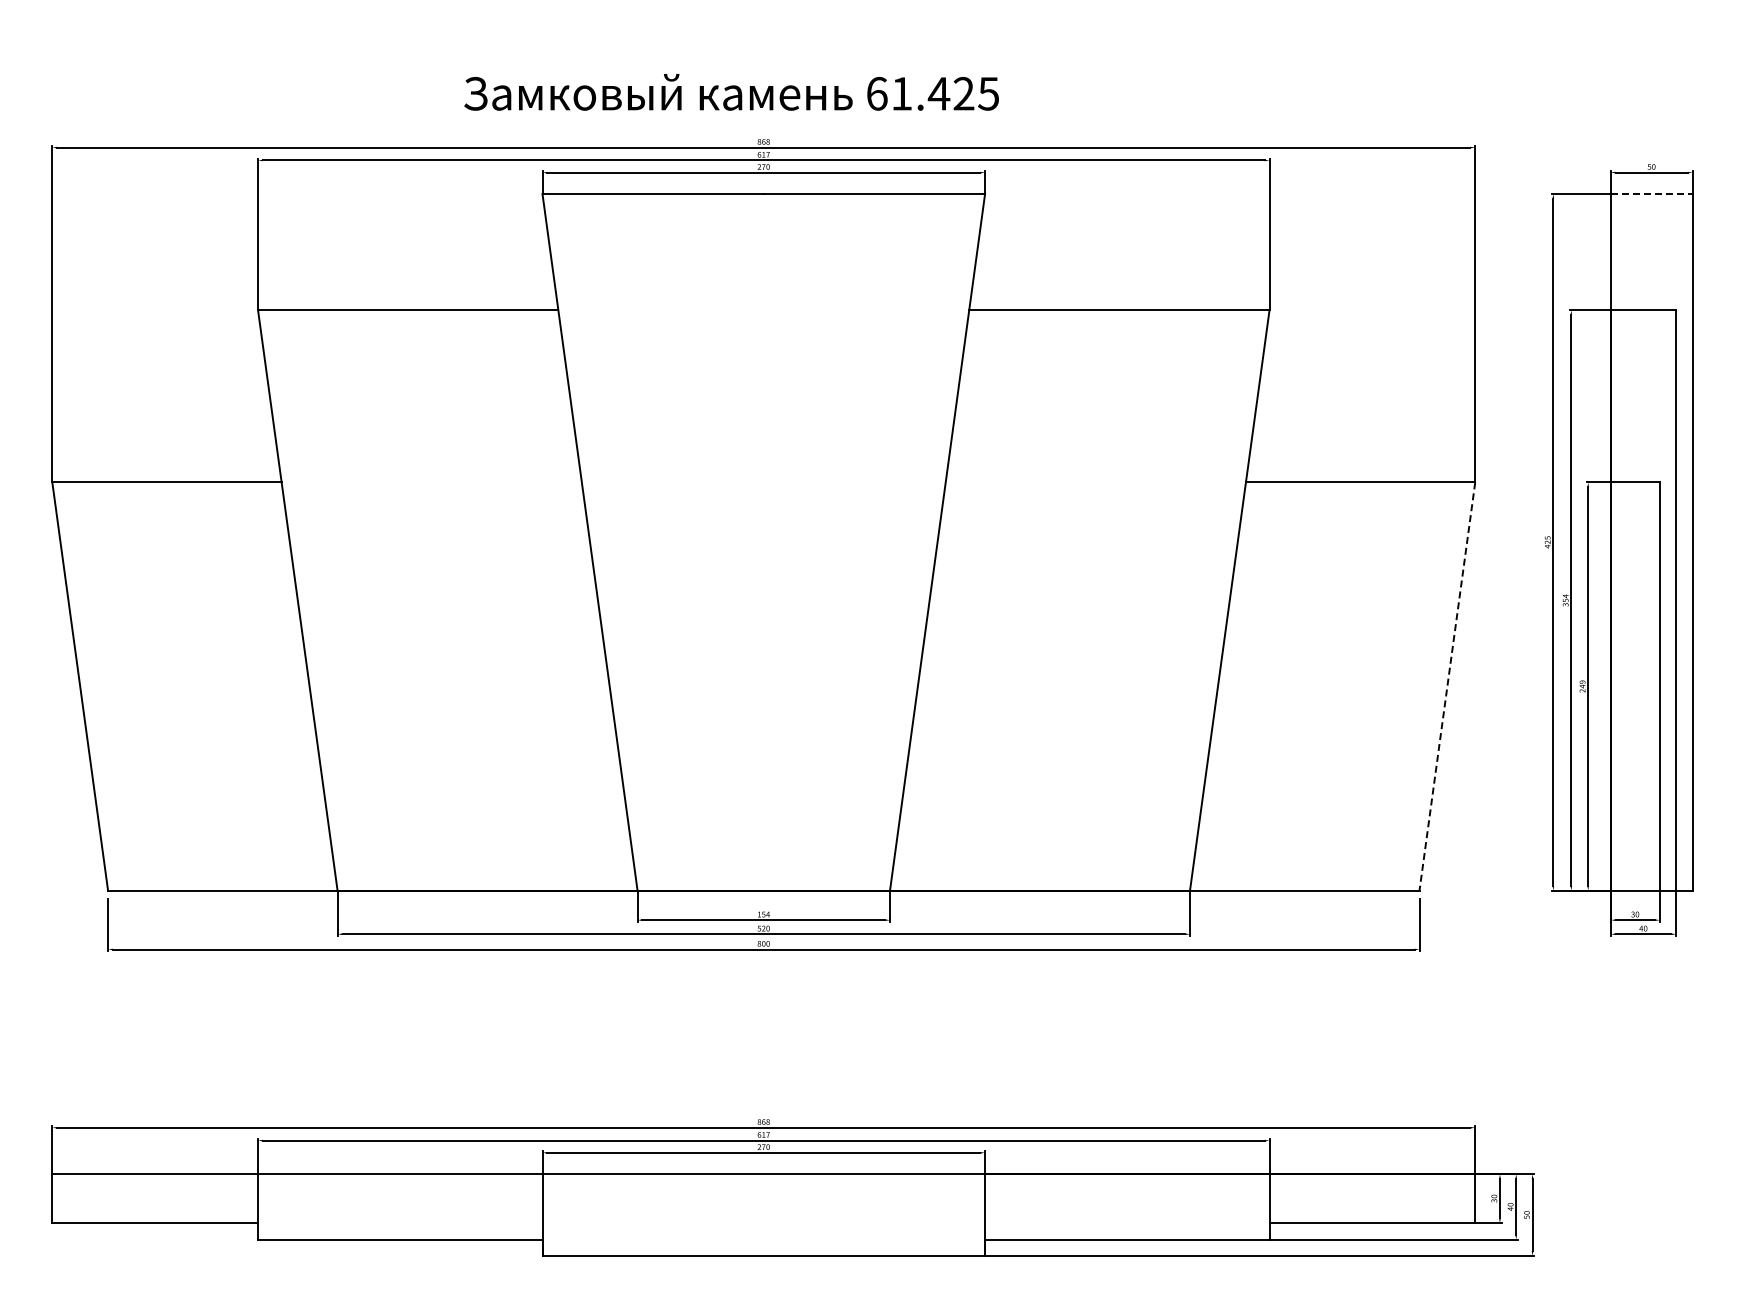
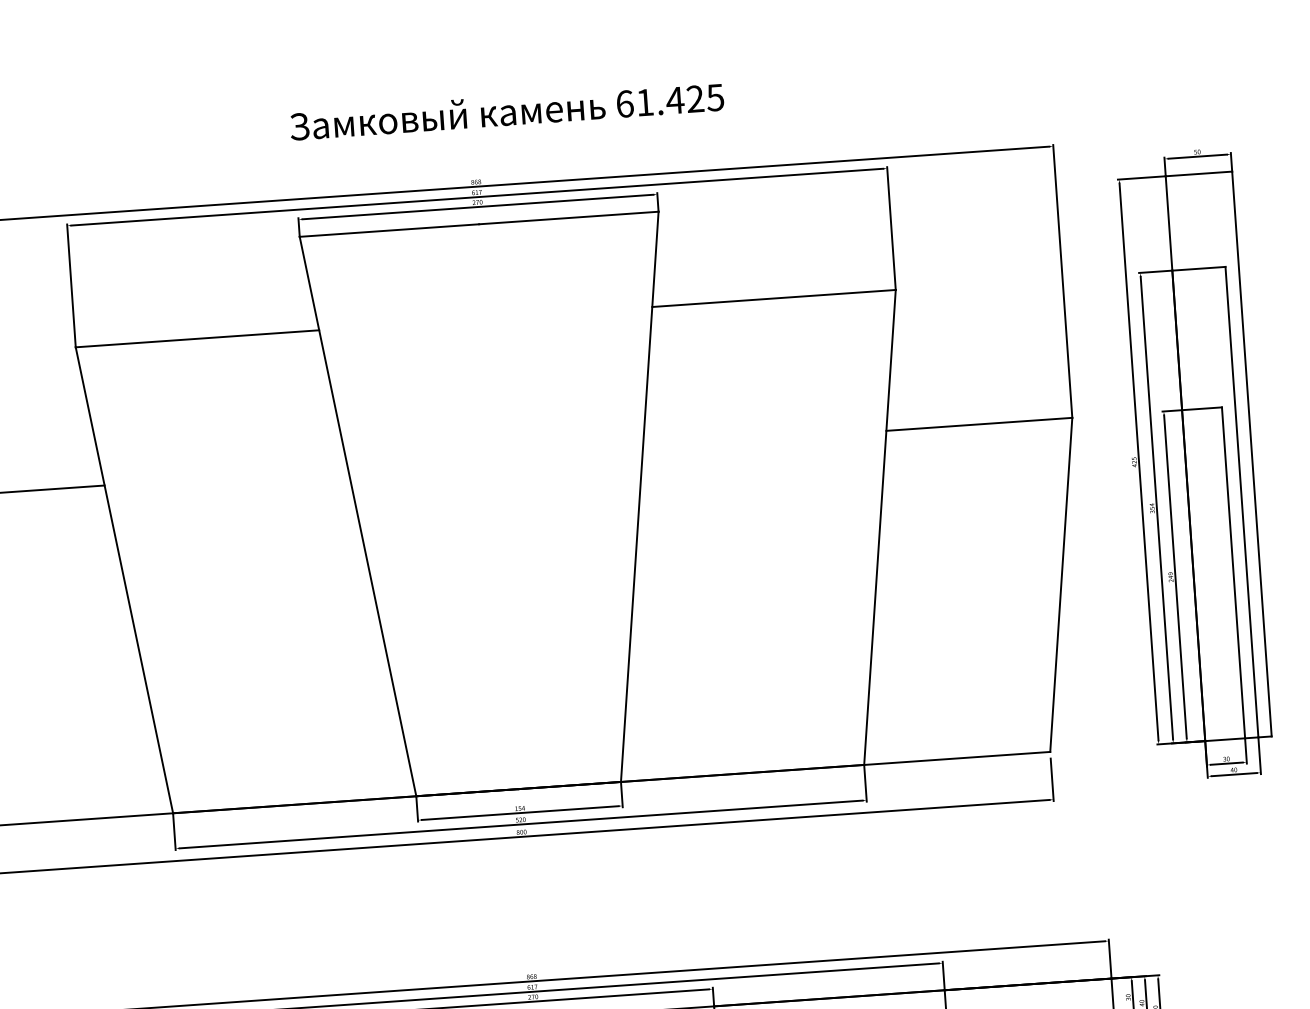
text: (731, 92) -> (506, 111), moved
line: (1651, 193) -> (1198, 173), dashed -> solid
line: (1447, 686) -> (1061, 584), dashed -> solid

